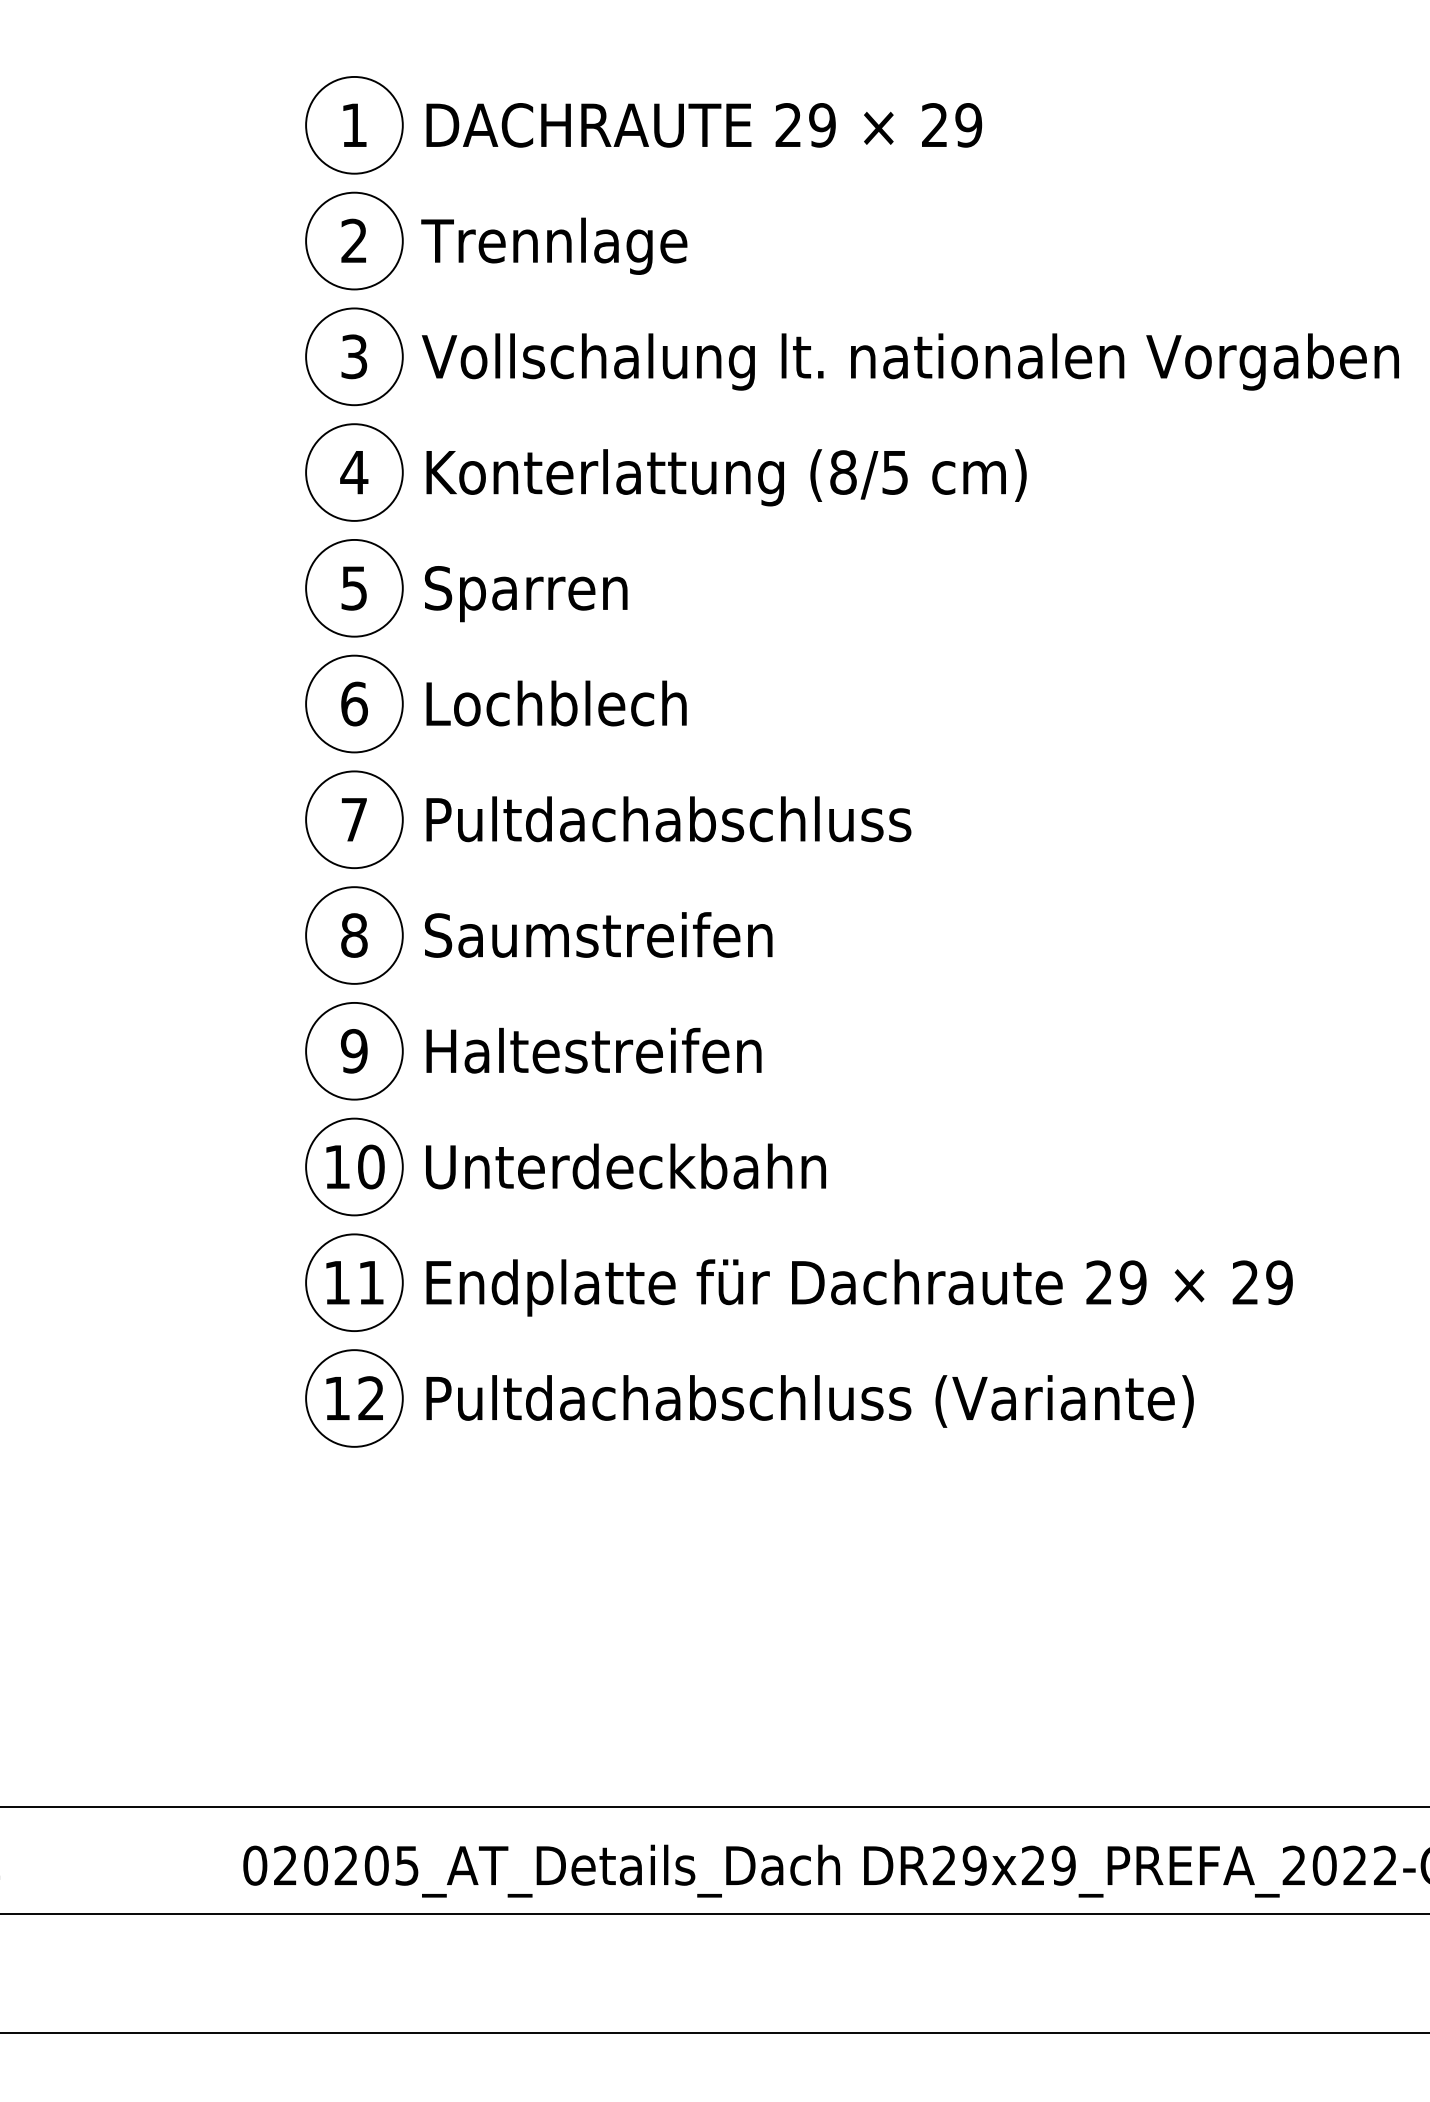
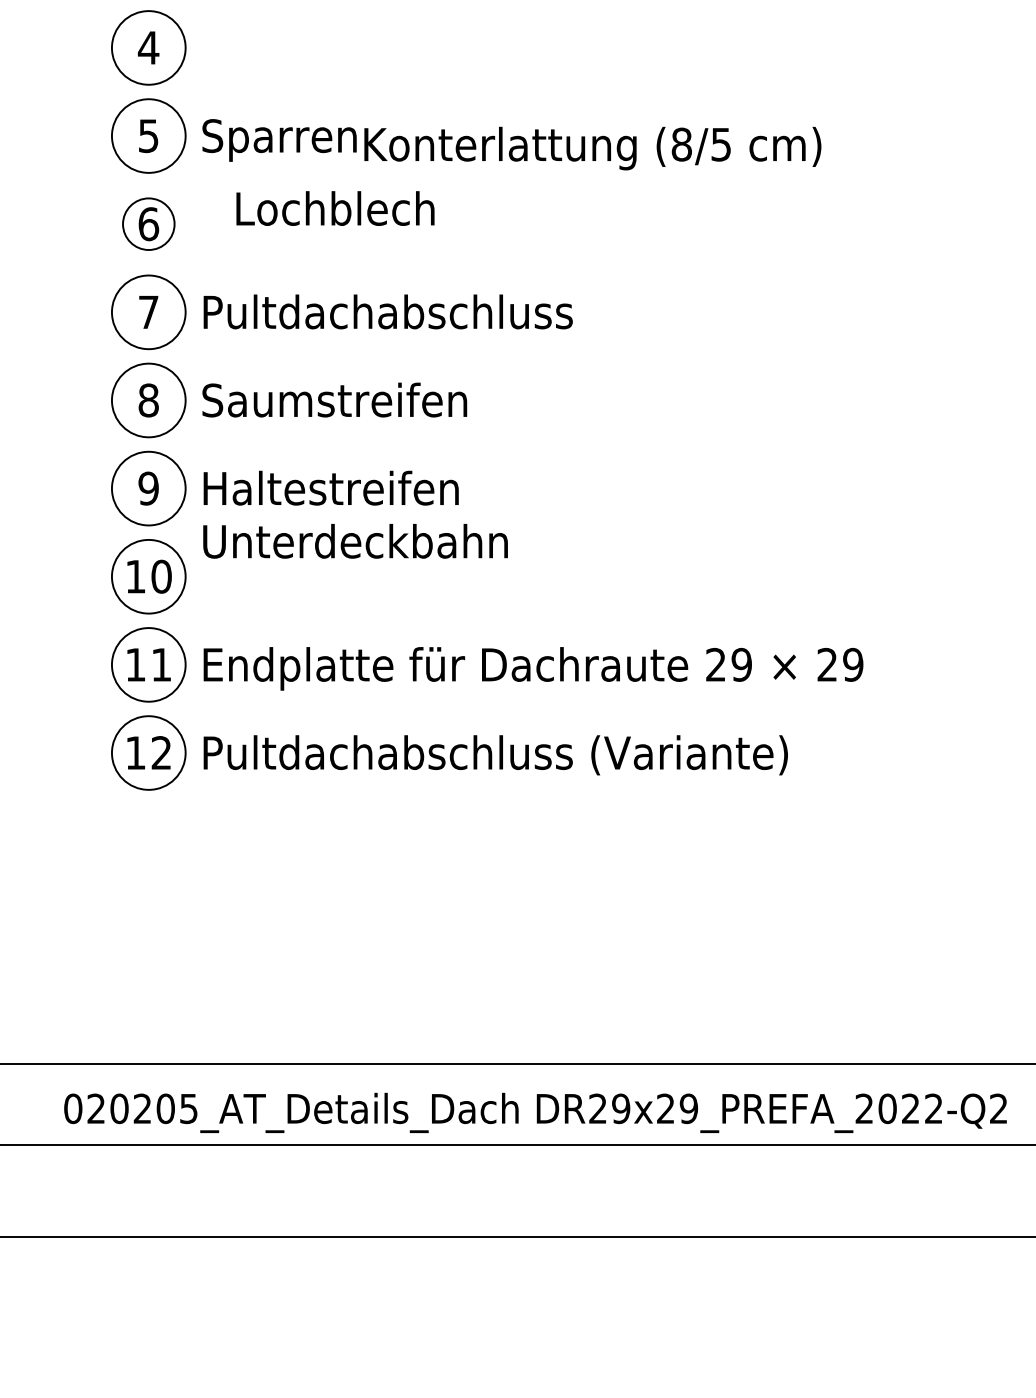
text: (726, 477) -> (592, 148), moved
circle: (354, 703) -> (148, 223), size x0.7
text: (556, 703) -> (335, 208), moved
text: (625, 1166) -> (355, 541), moved

